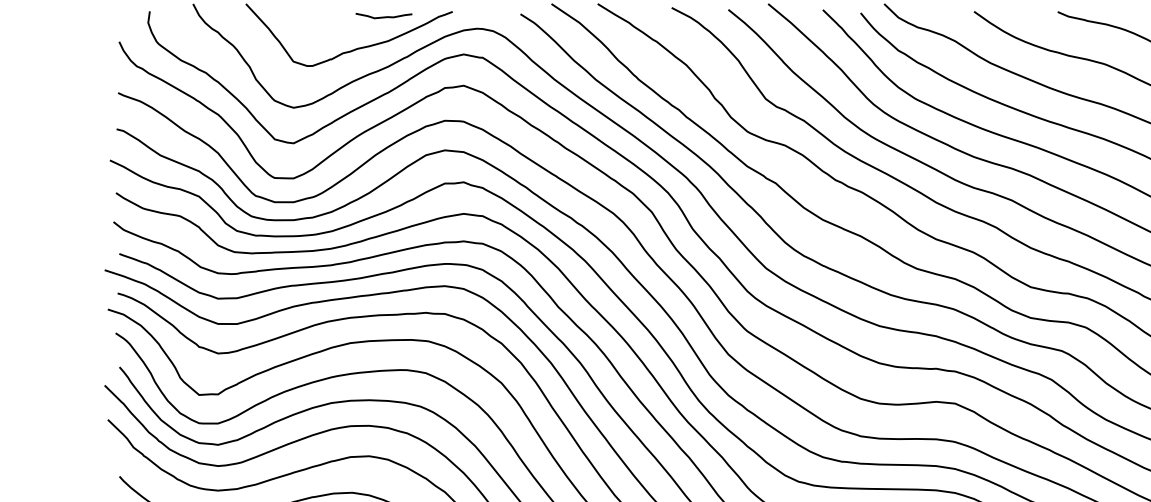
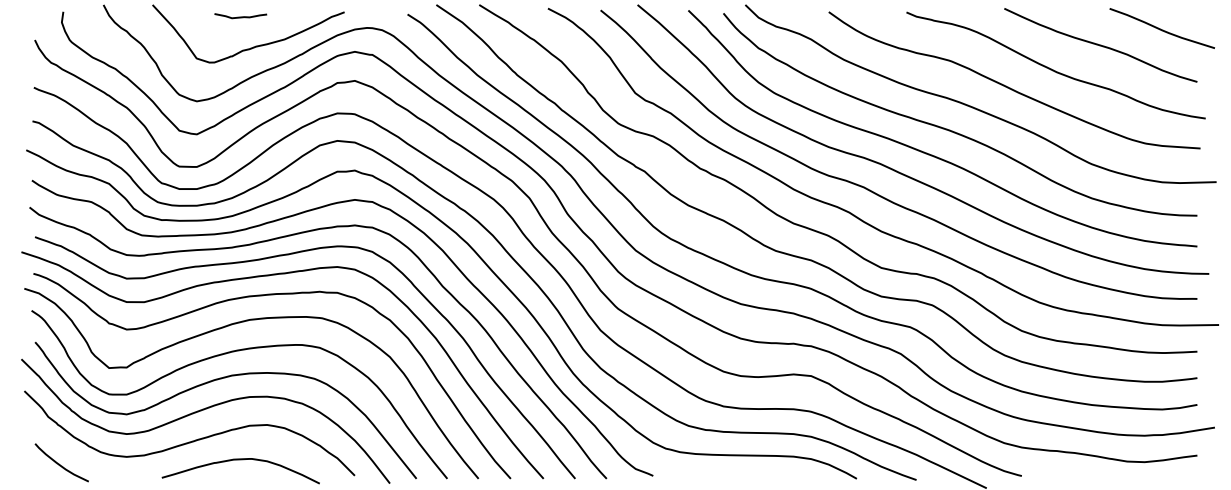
curve: (383, 16) -> (240, 16), moved

